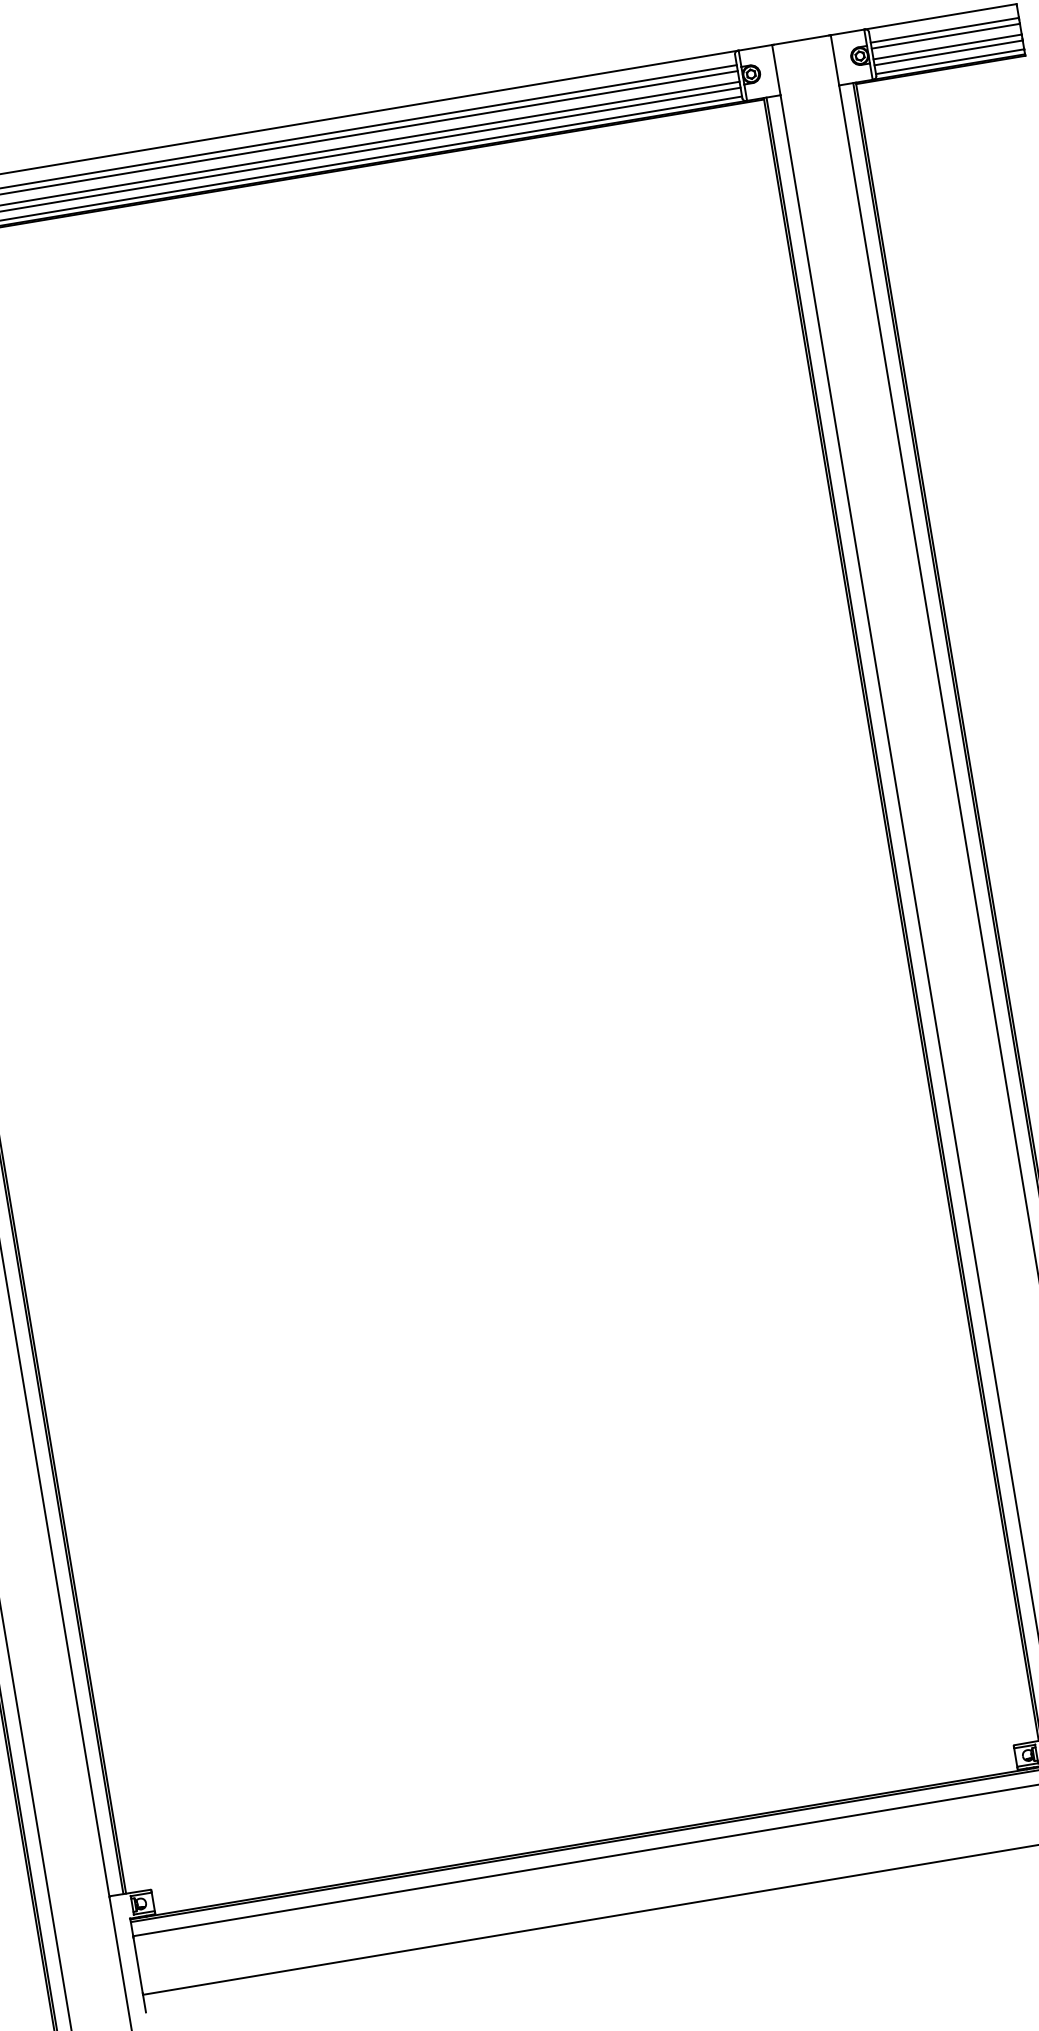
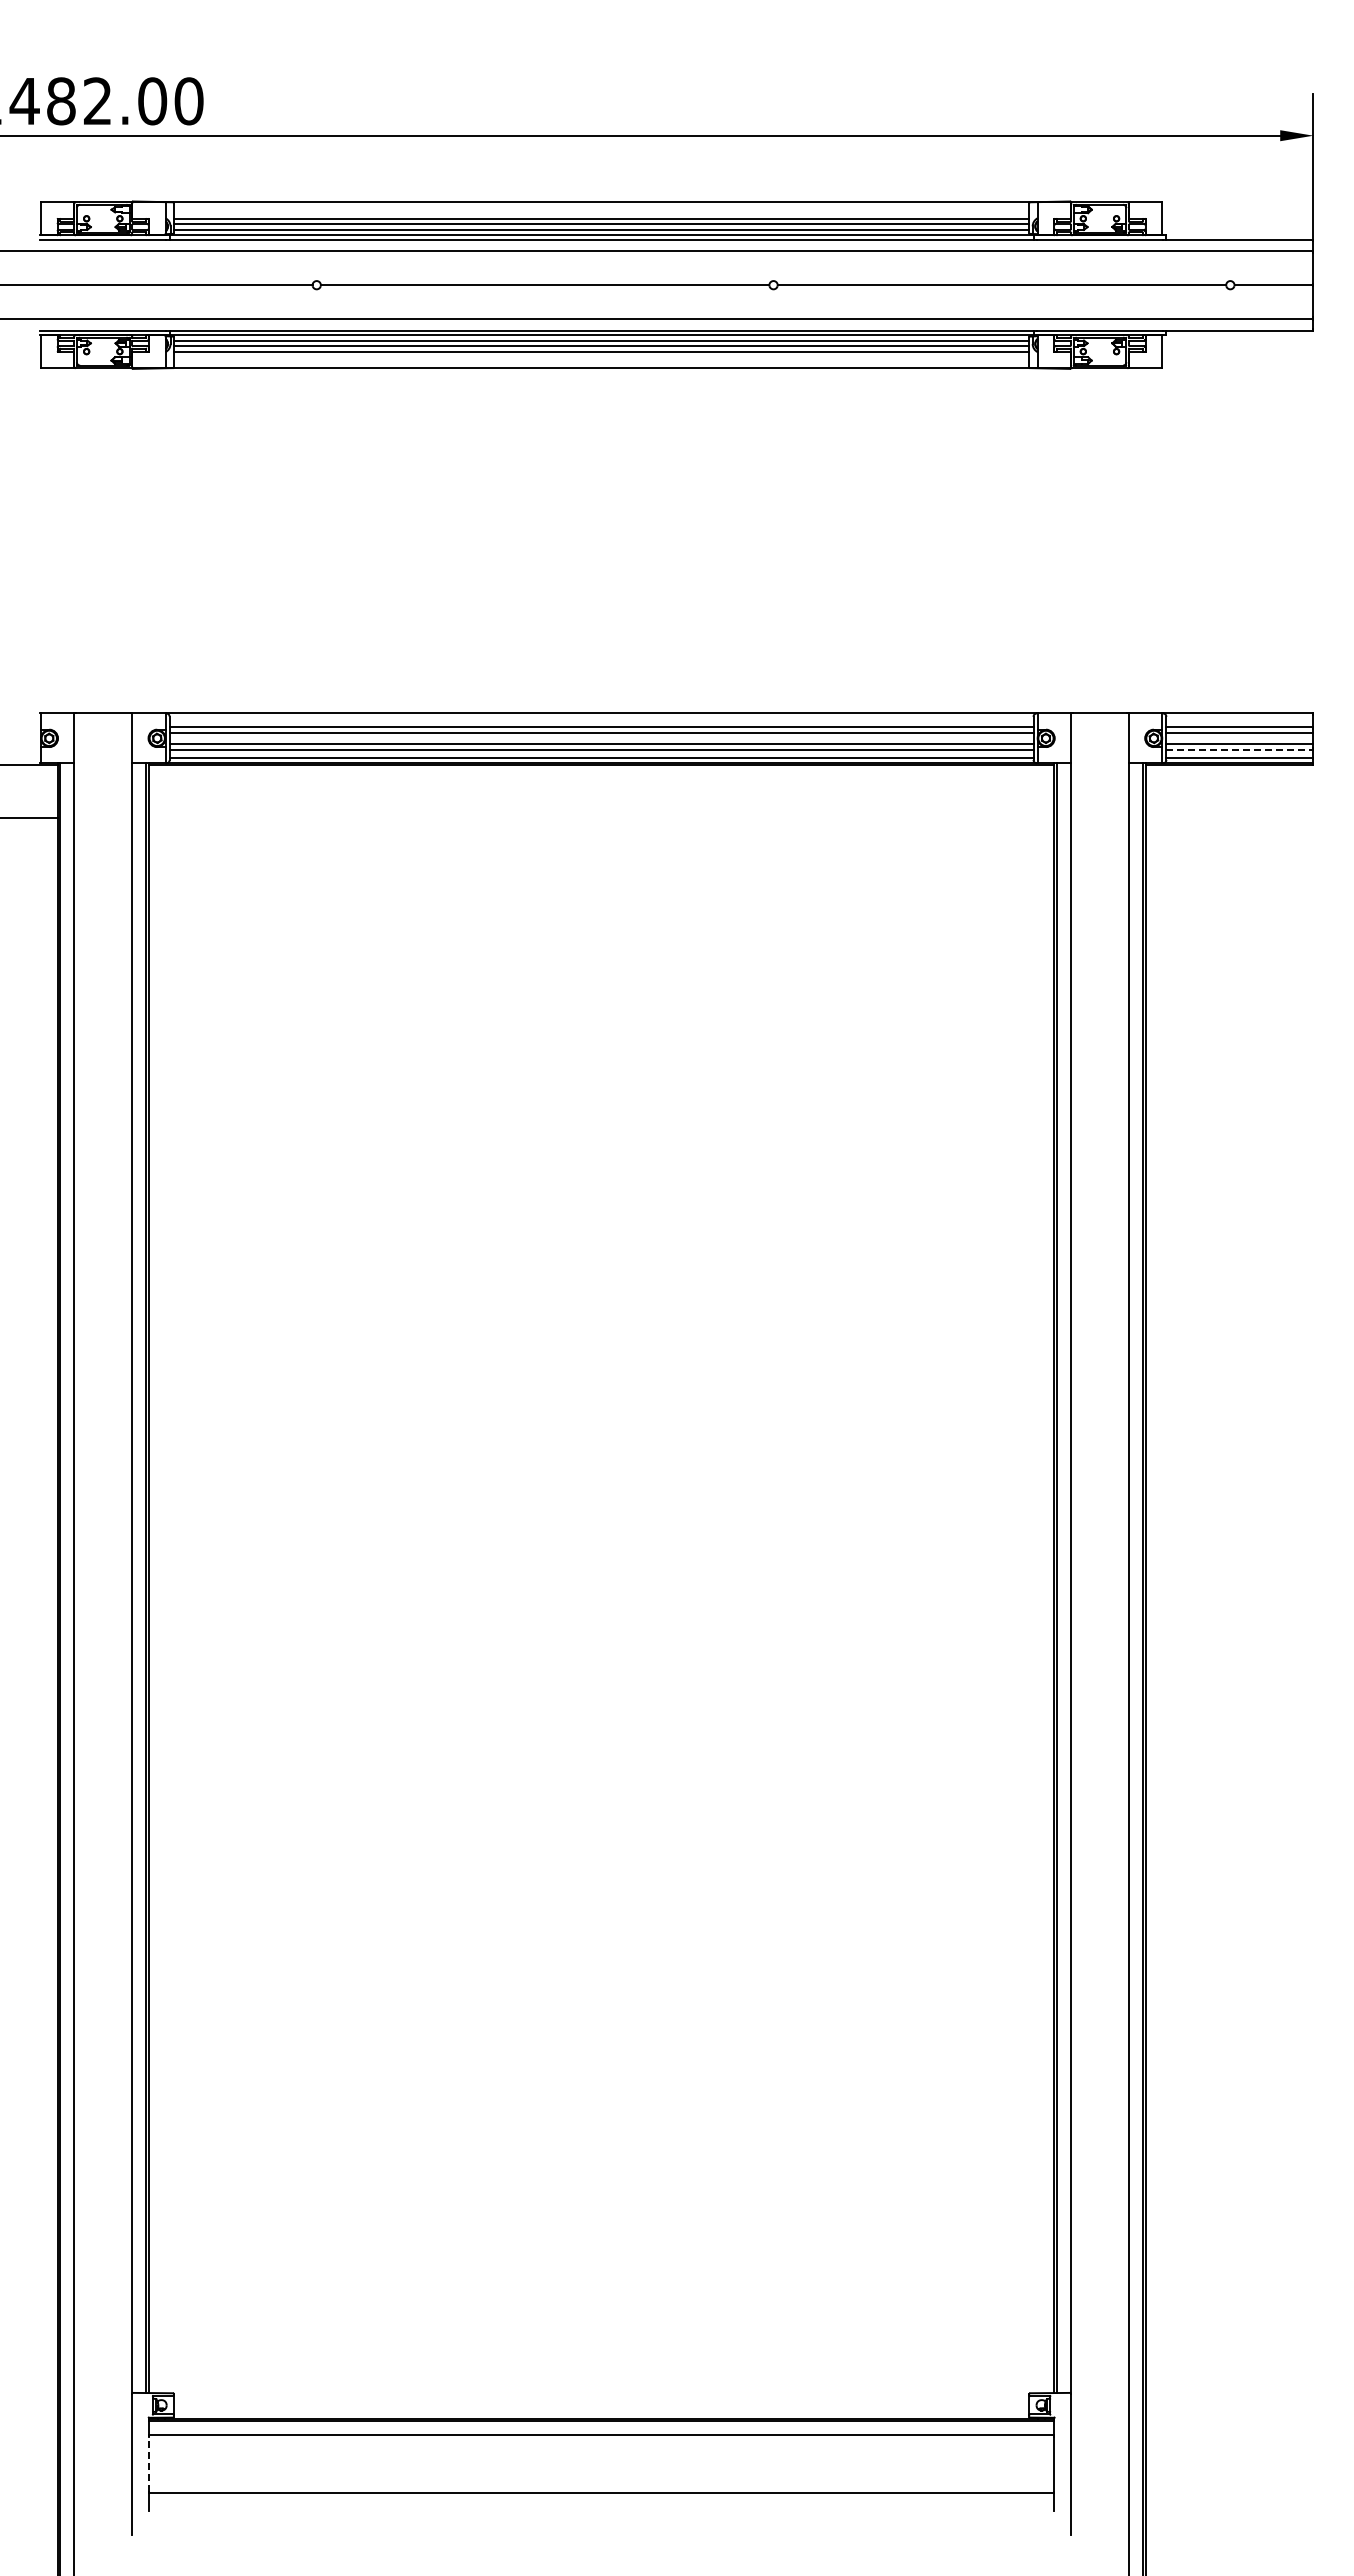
line: (948, 52) -> (1239, 749), solid -> dashed
line: (137, 1964) -> (148, 2463), solid -> dashed

